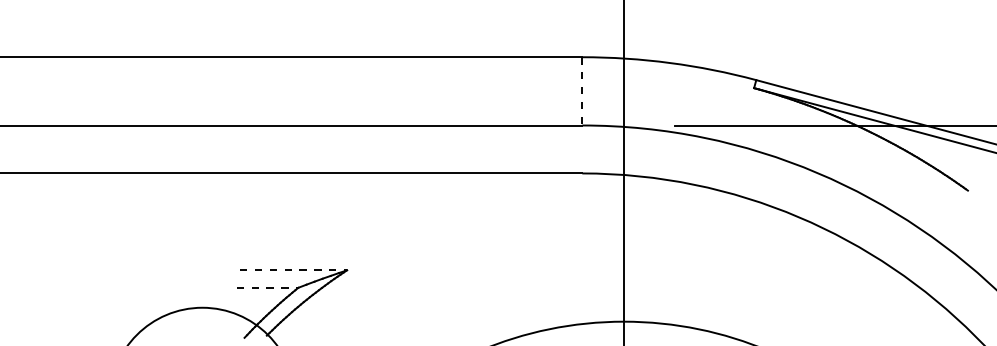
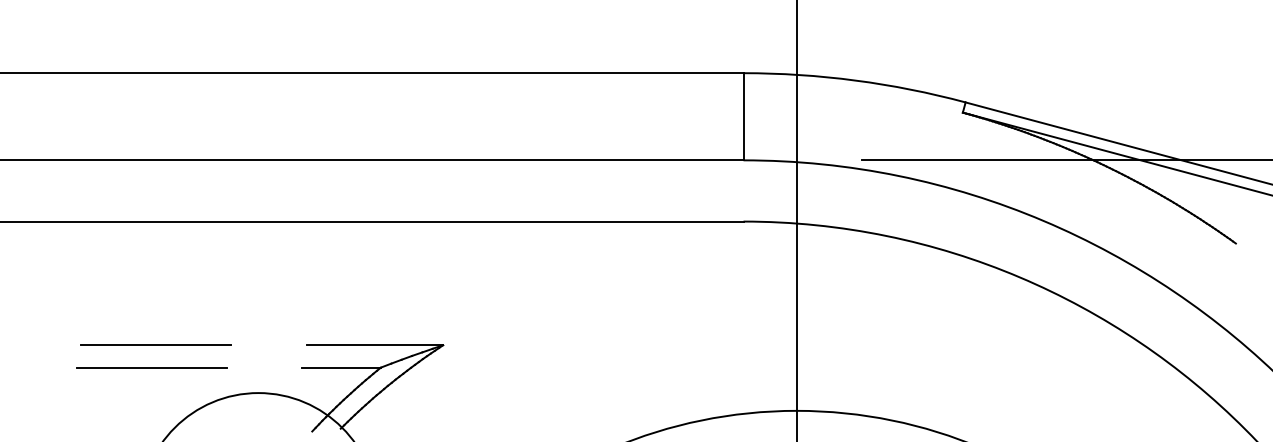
line: (582, 91) -> (743, 116), dashed -> solid
line: (121, 269) -> (155, 344), added
line: (293, 270) -> (374, 345), dashed -> solid
line: (118, 287) -> (151, 367), added
line: (267, 287) -> (341, 367), dashed -> solid

